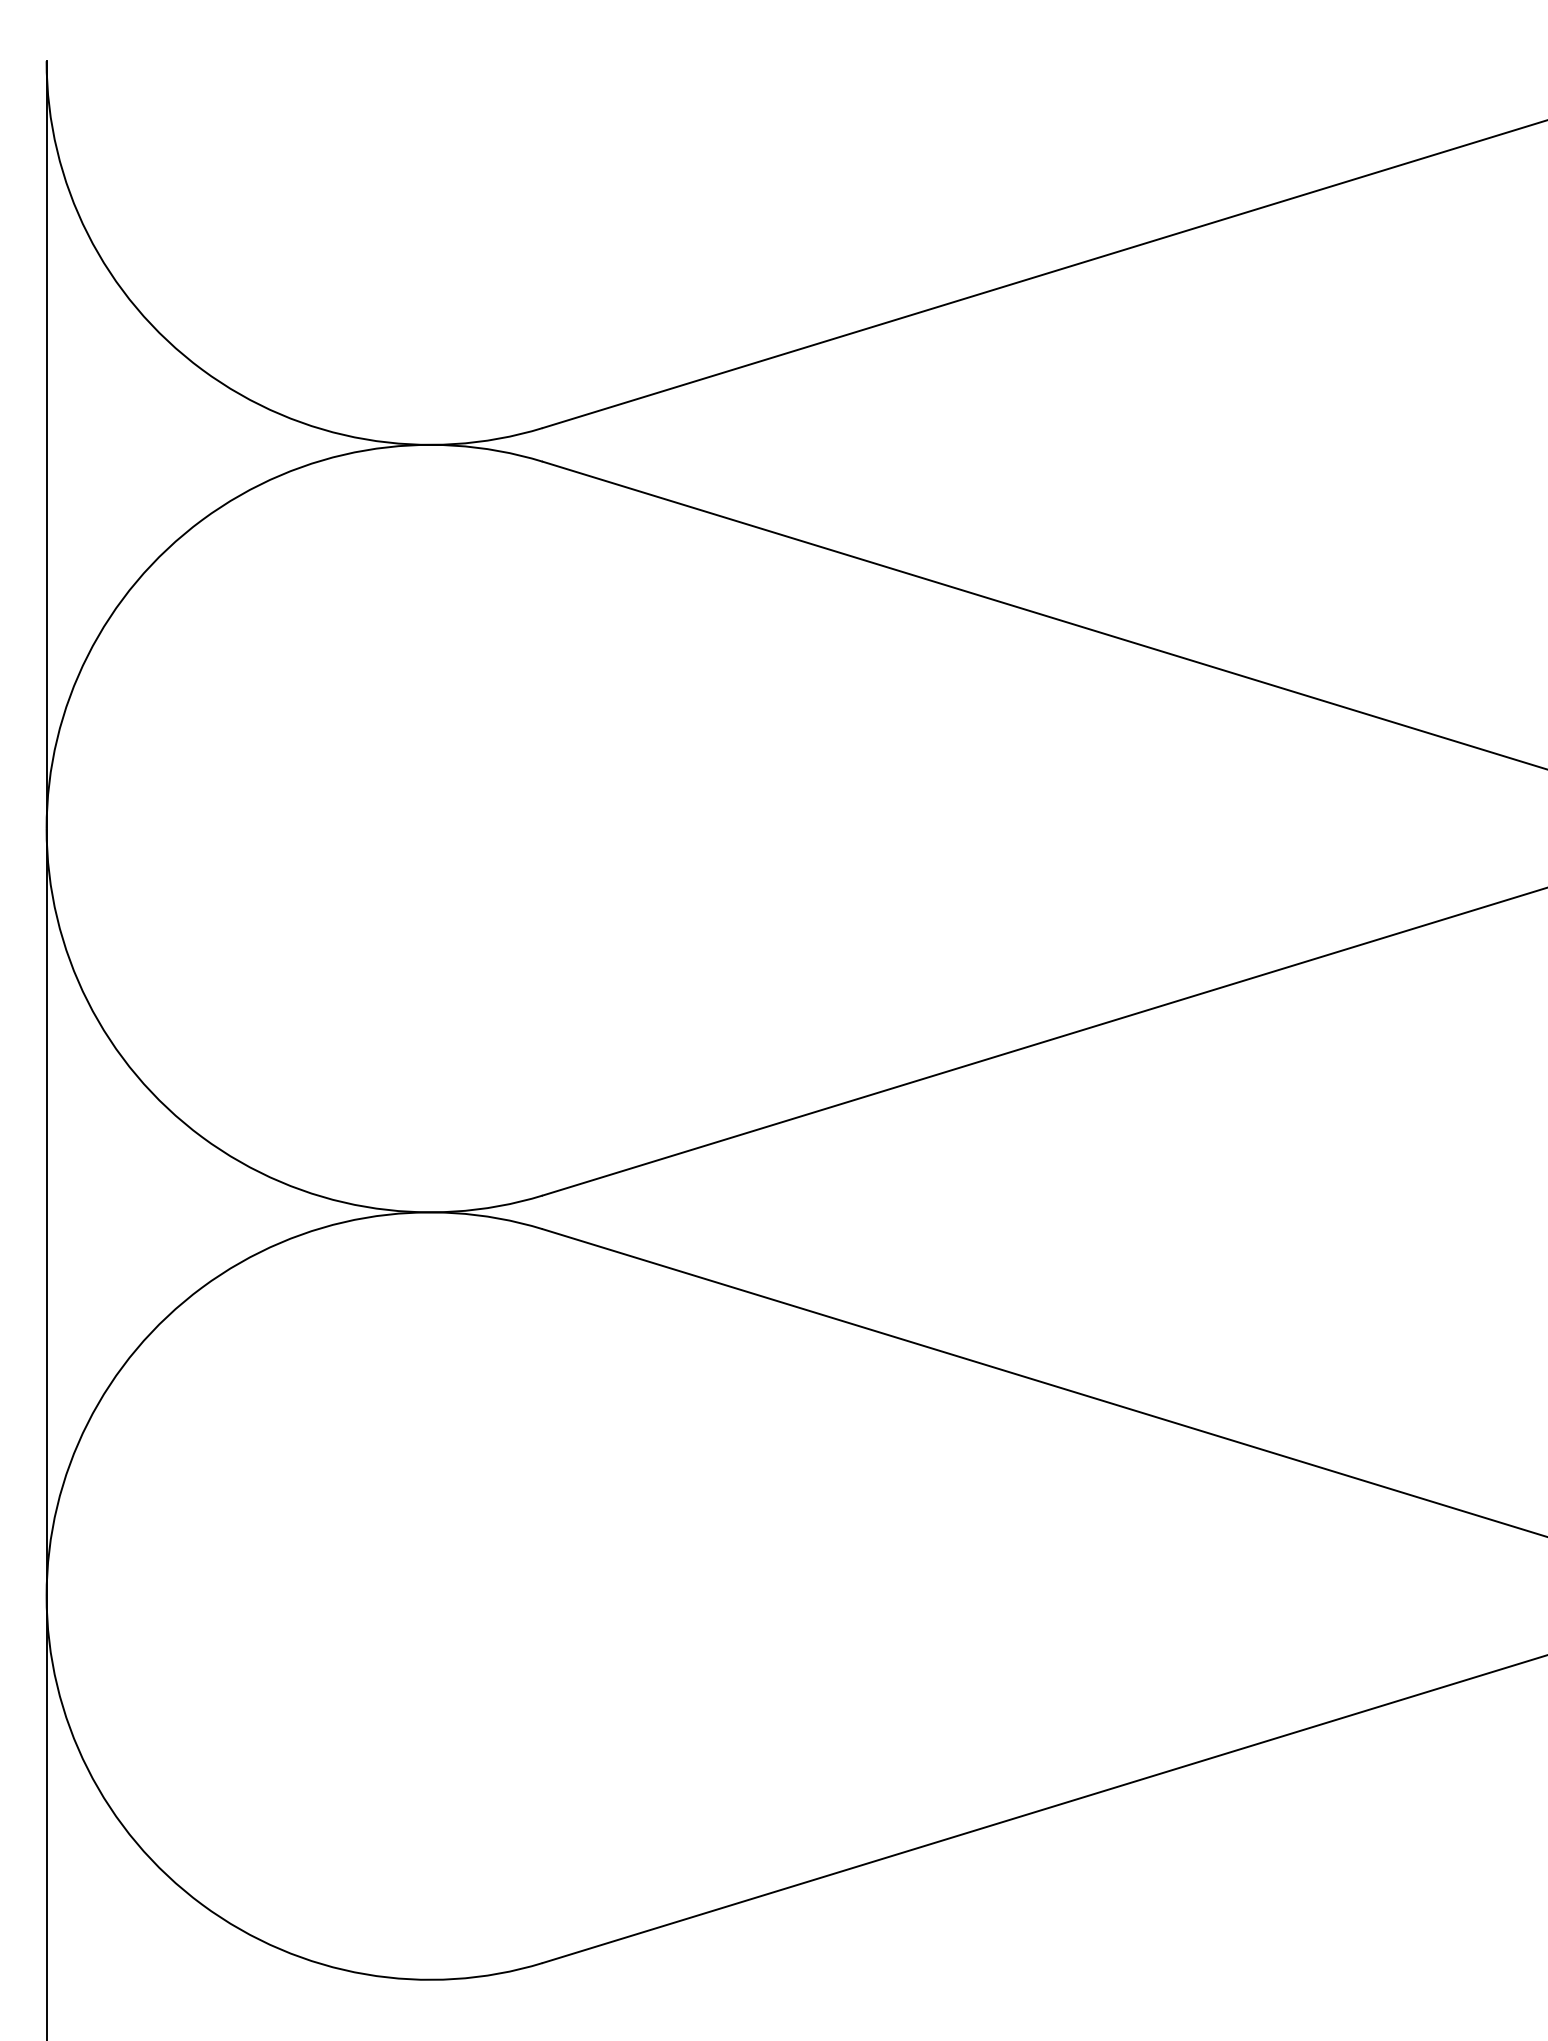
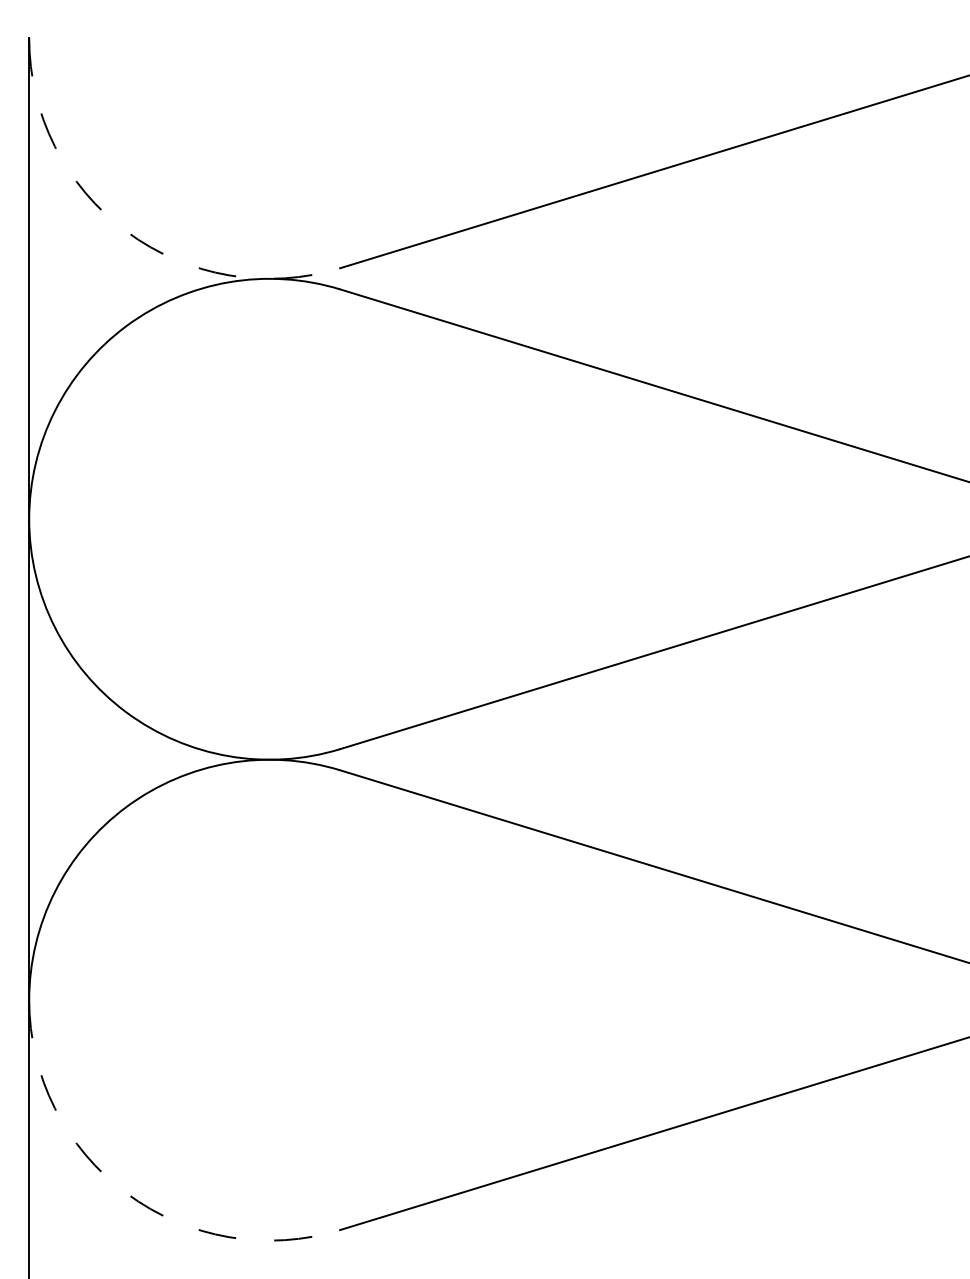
arc: (201, 369) -> (126, 231), solid -> dashed
arc: (201, 1904) -> (126, 1193), solid -> dashed

